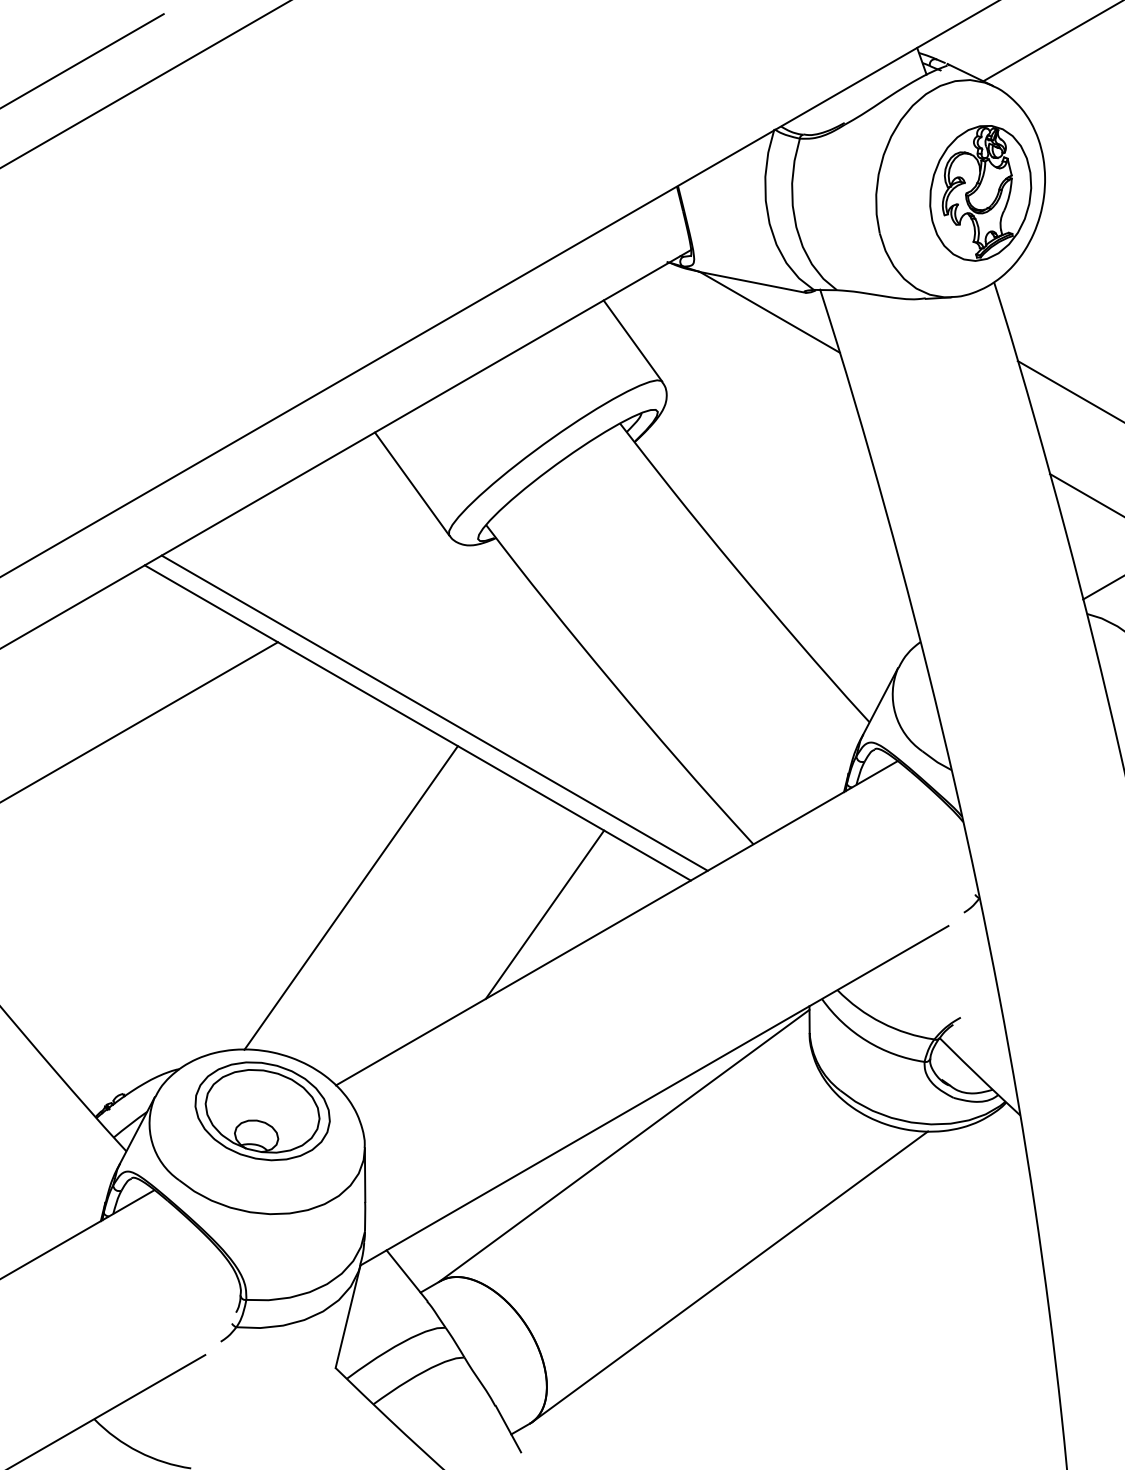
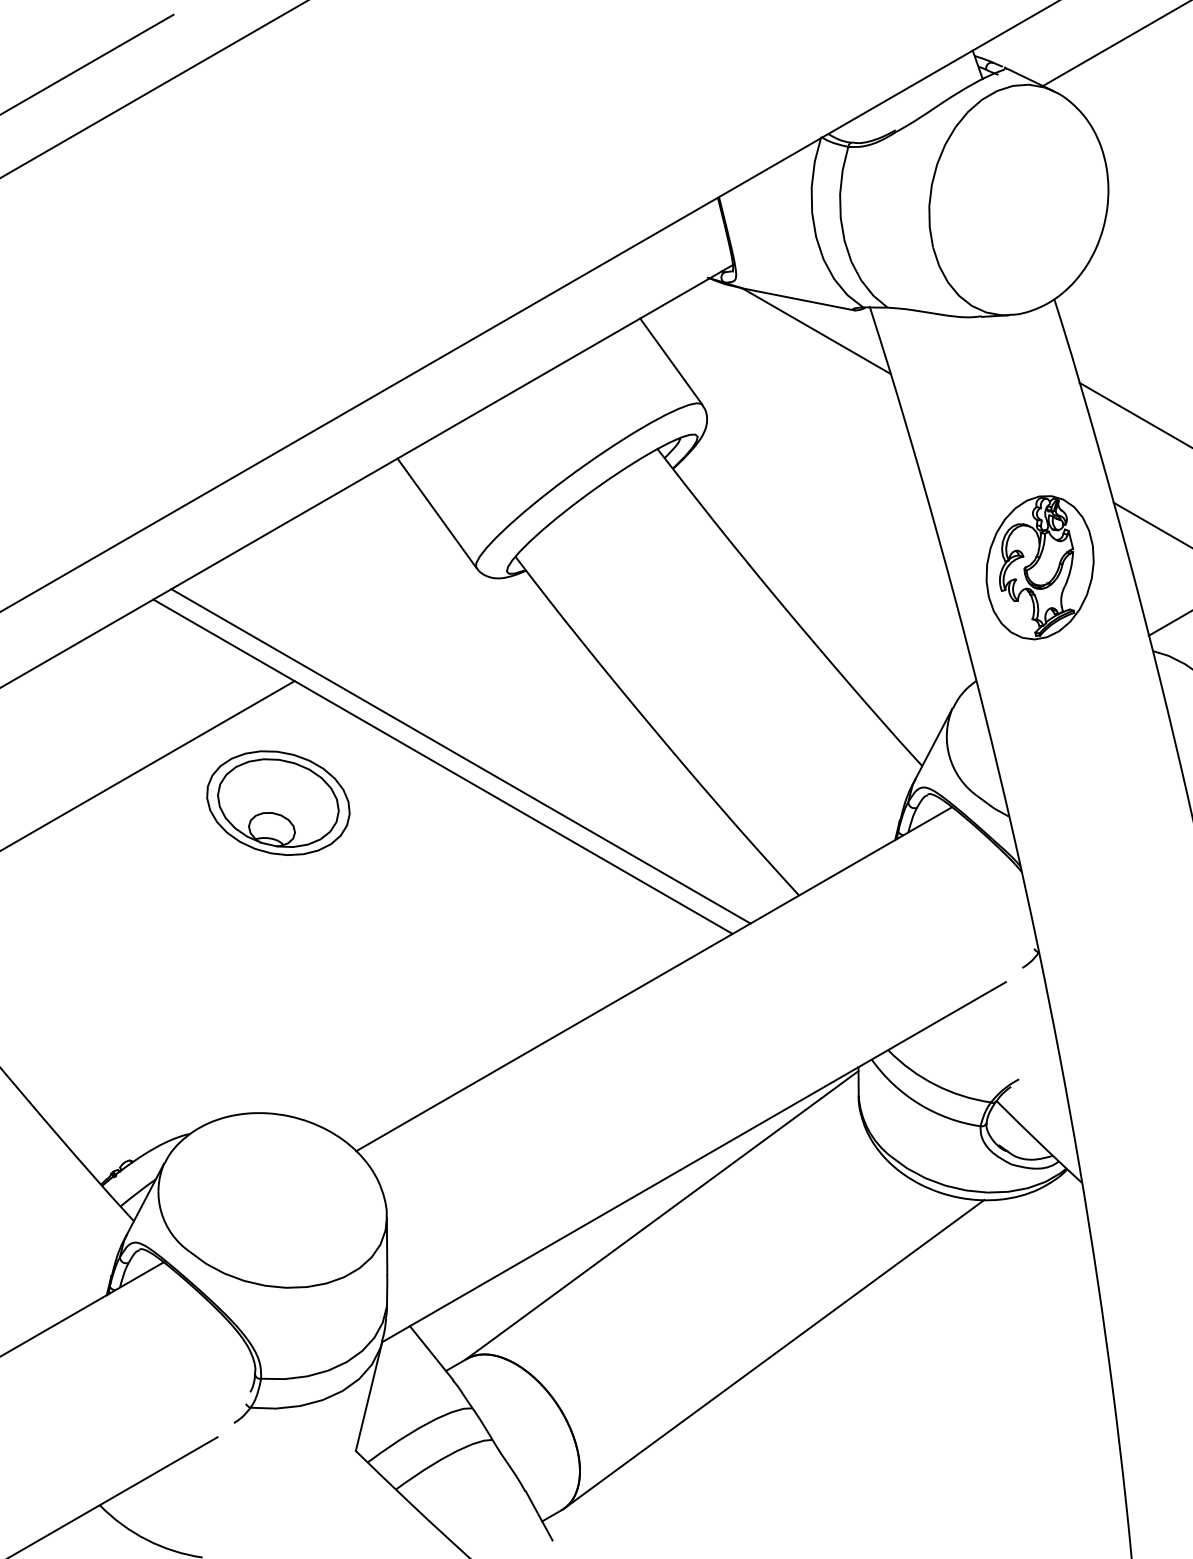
part: (980, 193) -> (1039, 567), moved
line: (350, 897) -> (371, 951), removed
line: (544, 914) -> (577, 969), removed
part: (262, 1111) -> (278, 803), moved

